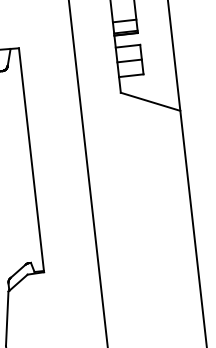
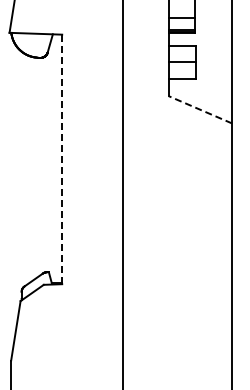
line: (149, 101) -> (199, 109), solid -> dashed
line: (31, 160) -> (62, 159), solid -> dashed

